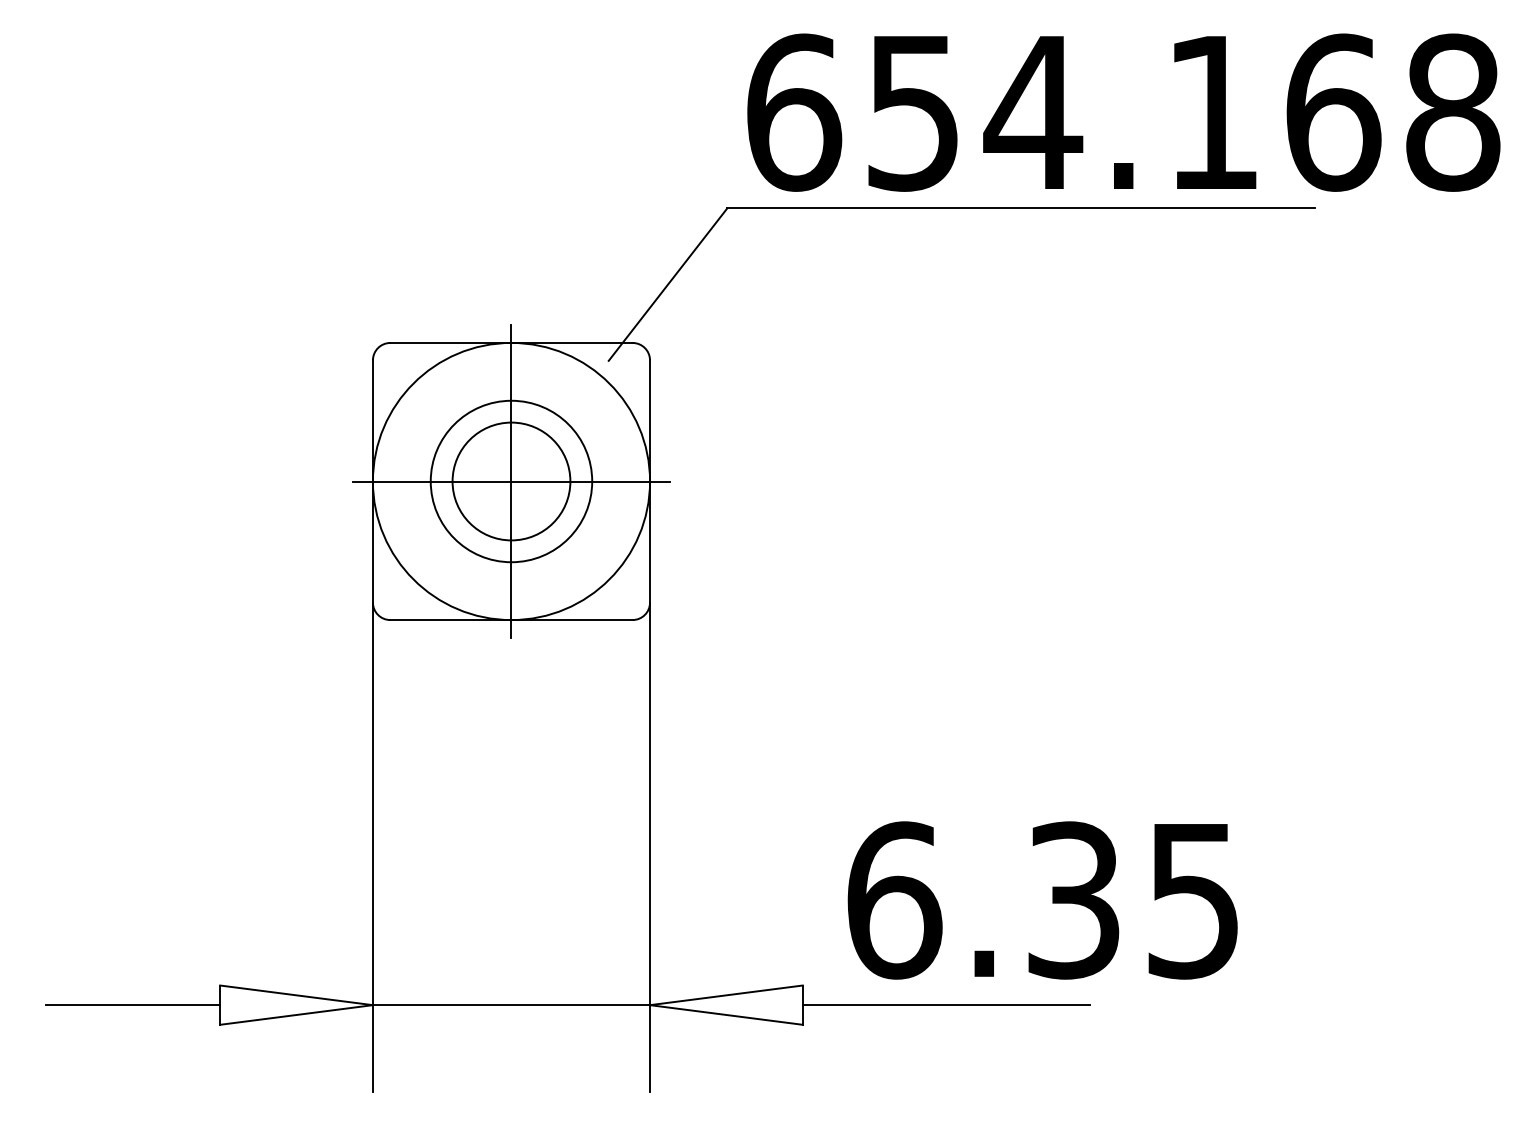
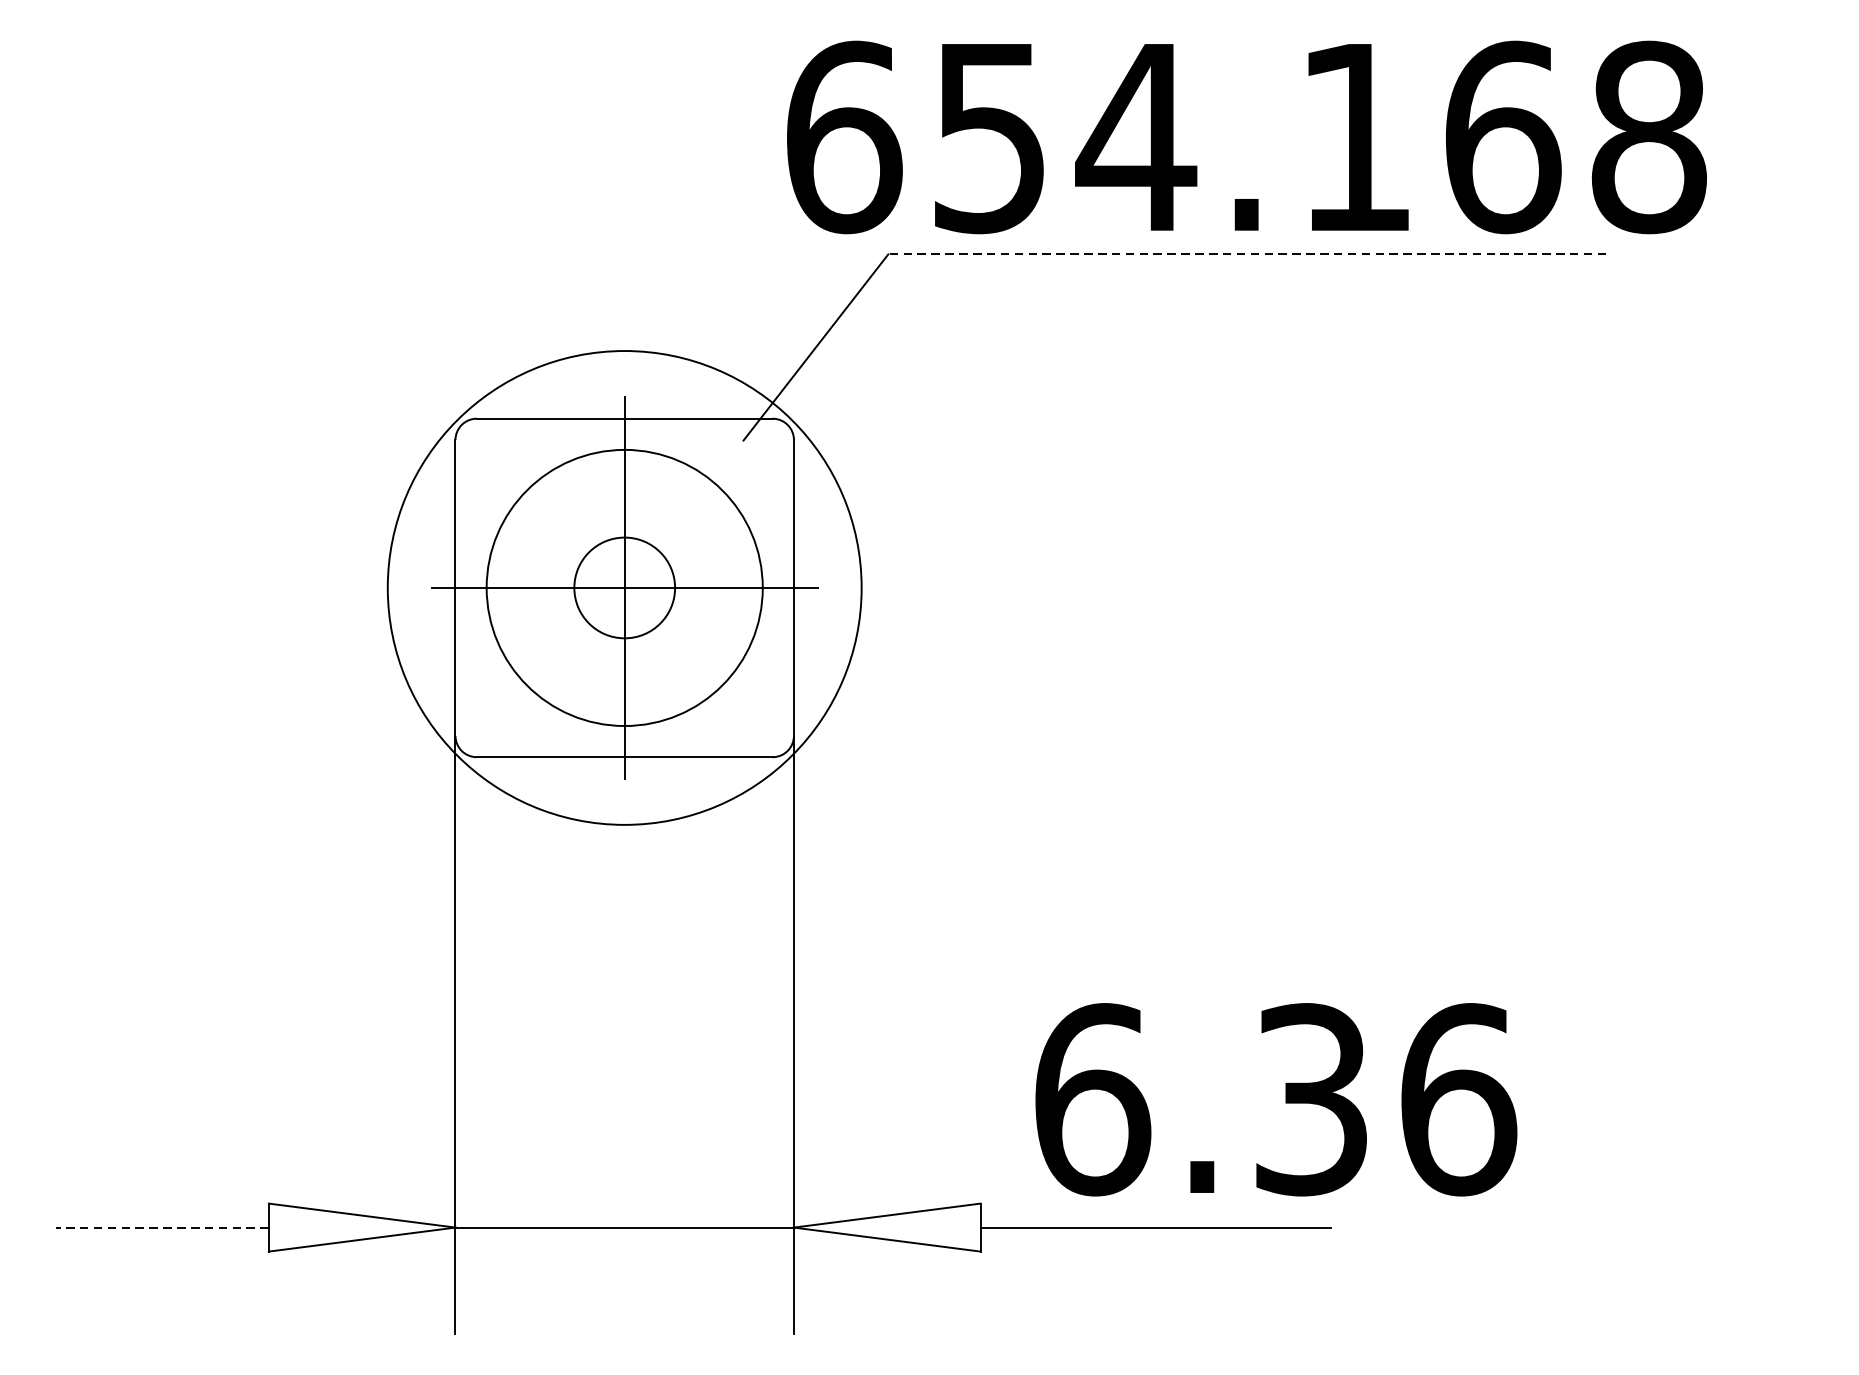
text: (1123, 112) -> (1246, 137), moved
line: (1021, 208) -> (1247, 254), solid -> dashed
circle: (511, 481) -> (624, 587), size x0.7
circle: (511, 481) -> (624, 587), size x1.4
circle: (511, 481) -> (624, 587), size x1.4
text: (1194, 900) -> (1459, 1099), 6.35 -> 6.36
line: (132, 1005) -> (161, 1228), solid -> dashed

